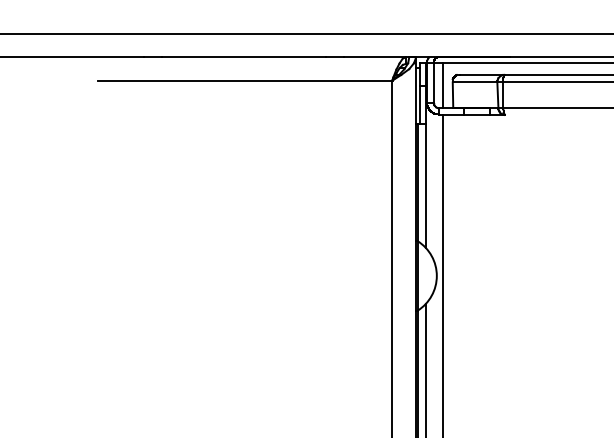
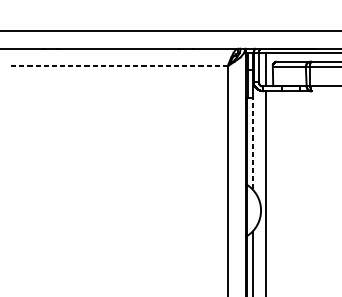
line: (244, 80) -> (118, 65), solid -> dashed
line: (426, 185) -> (253, 143), solid -> dashed

